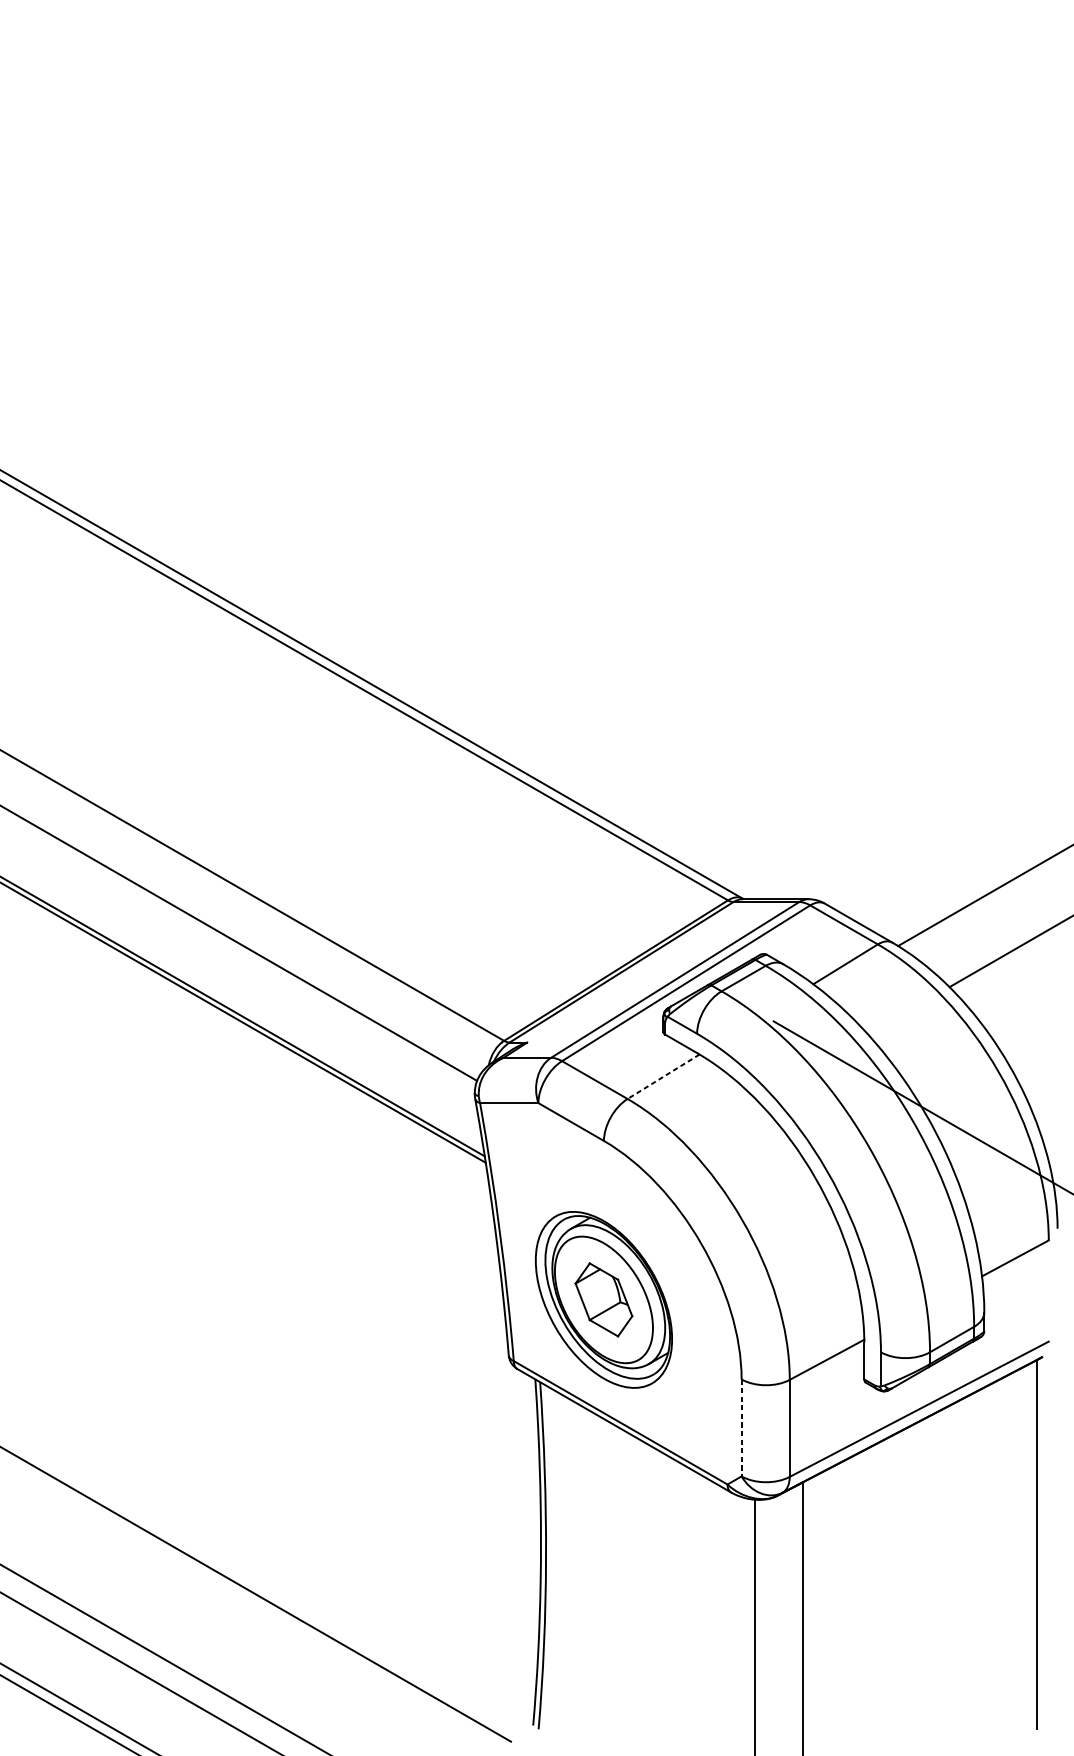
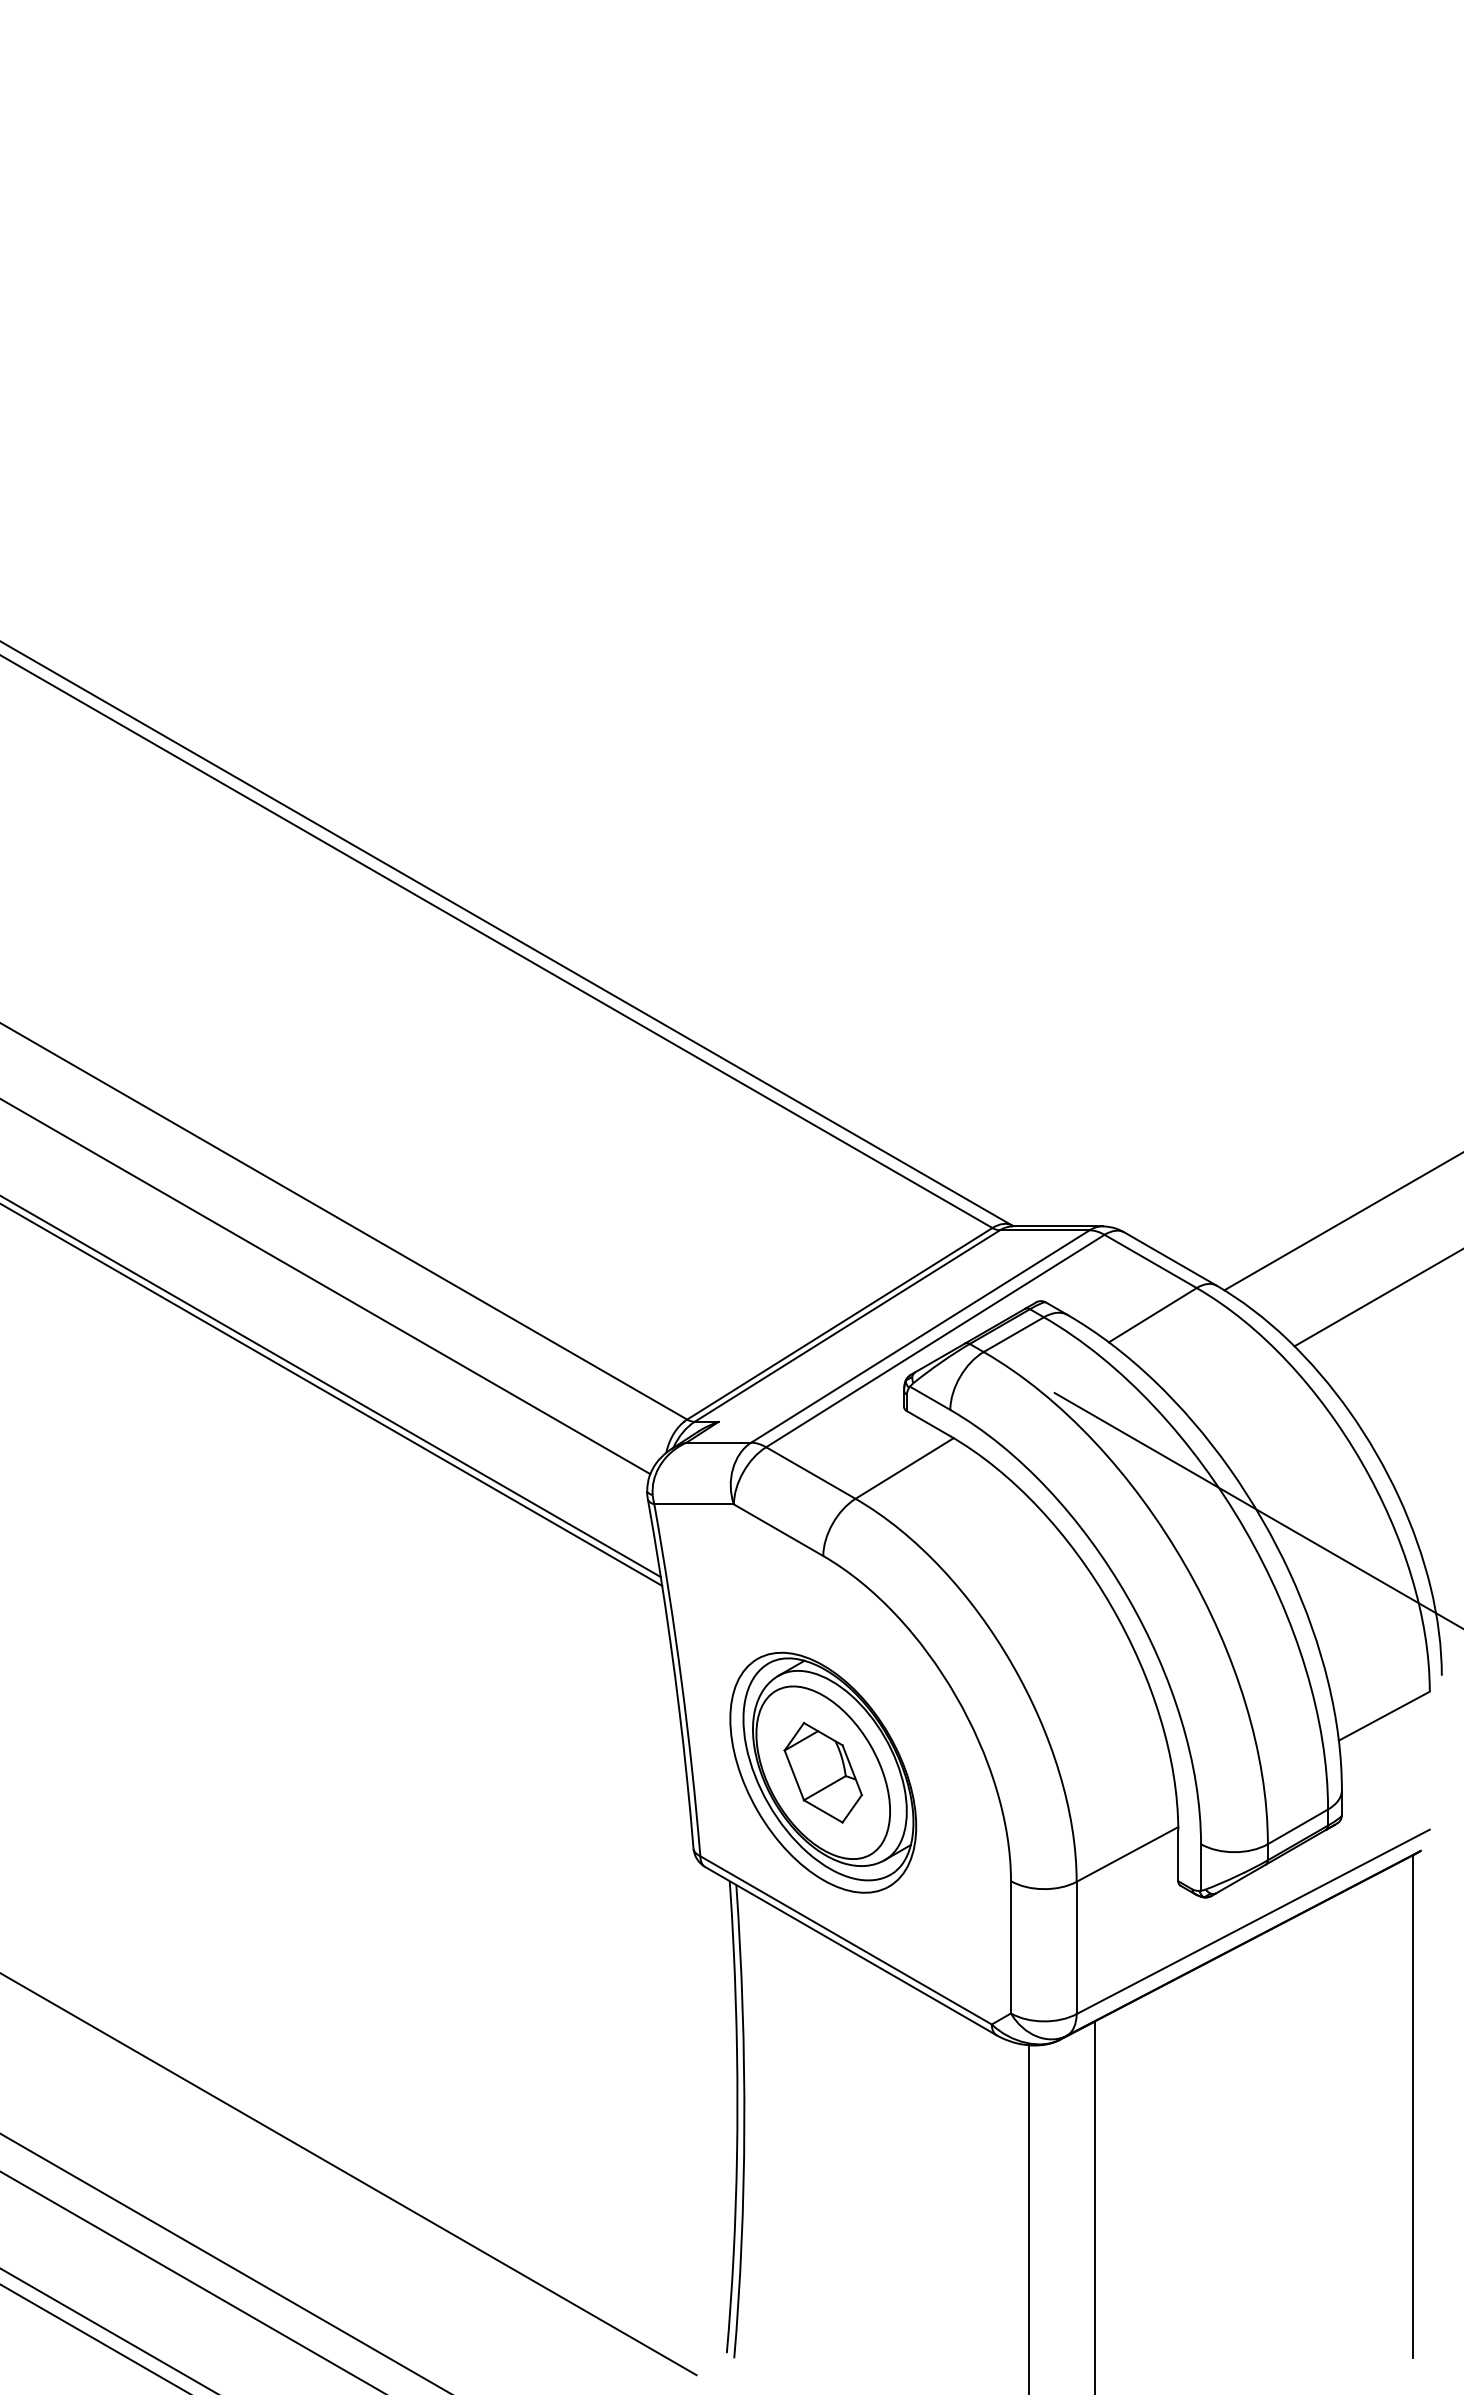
line: (663, 1076) -> (904, 1468), dashed -> solid
line: (741, 1428) -> (1011, 1947), dashed -> solid

